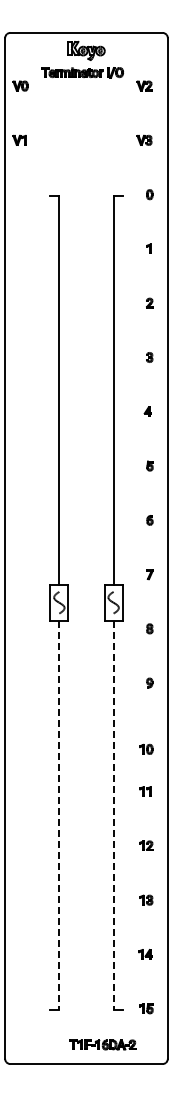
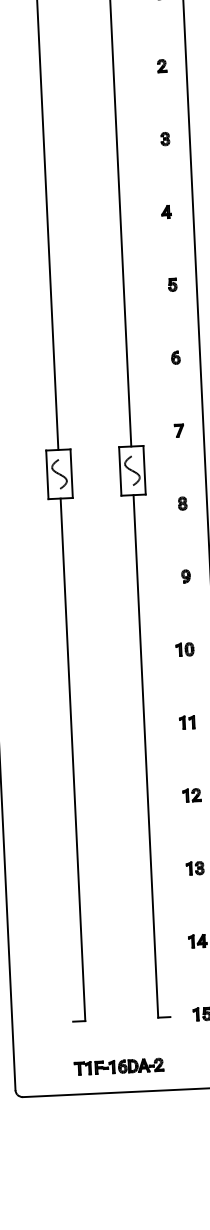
part: (146, 748) -> (185, 648), moved
line: (59, 815) -> (73, 760), dashed -> solid
line: (113, 815) -> (145, 756), dashed -> solid
part: (102, 1044) -> (118, 1066), moved

